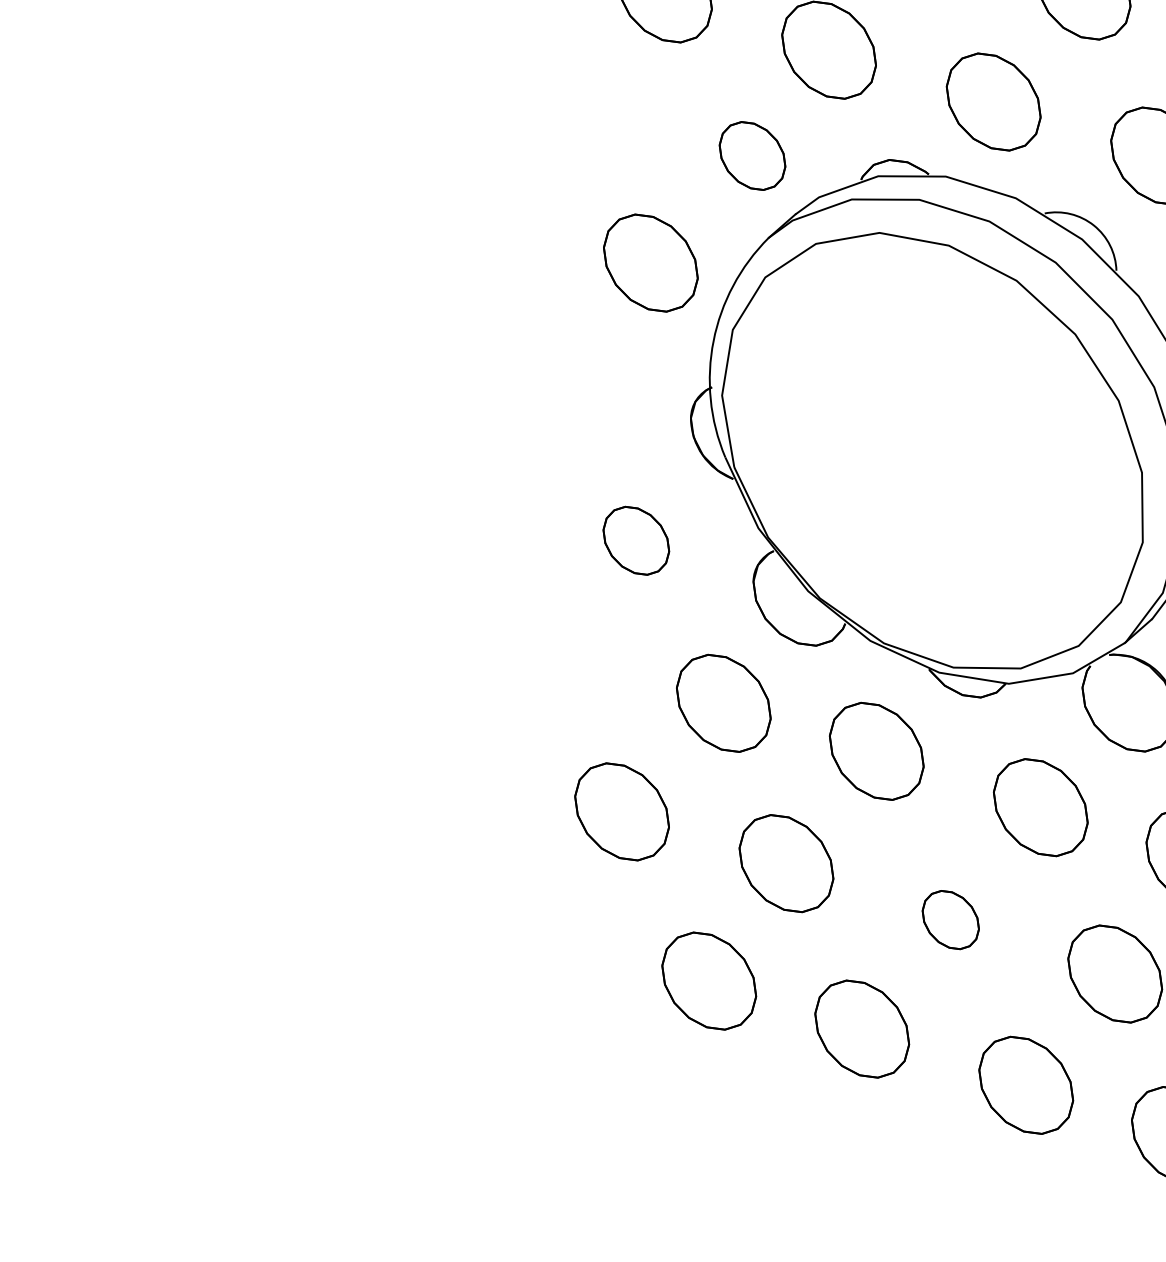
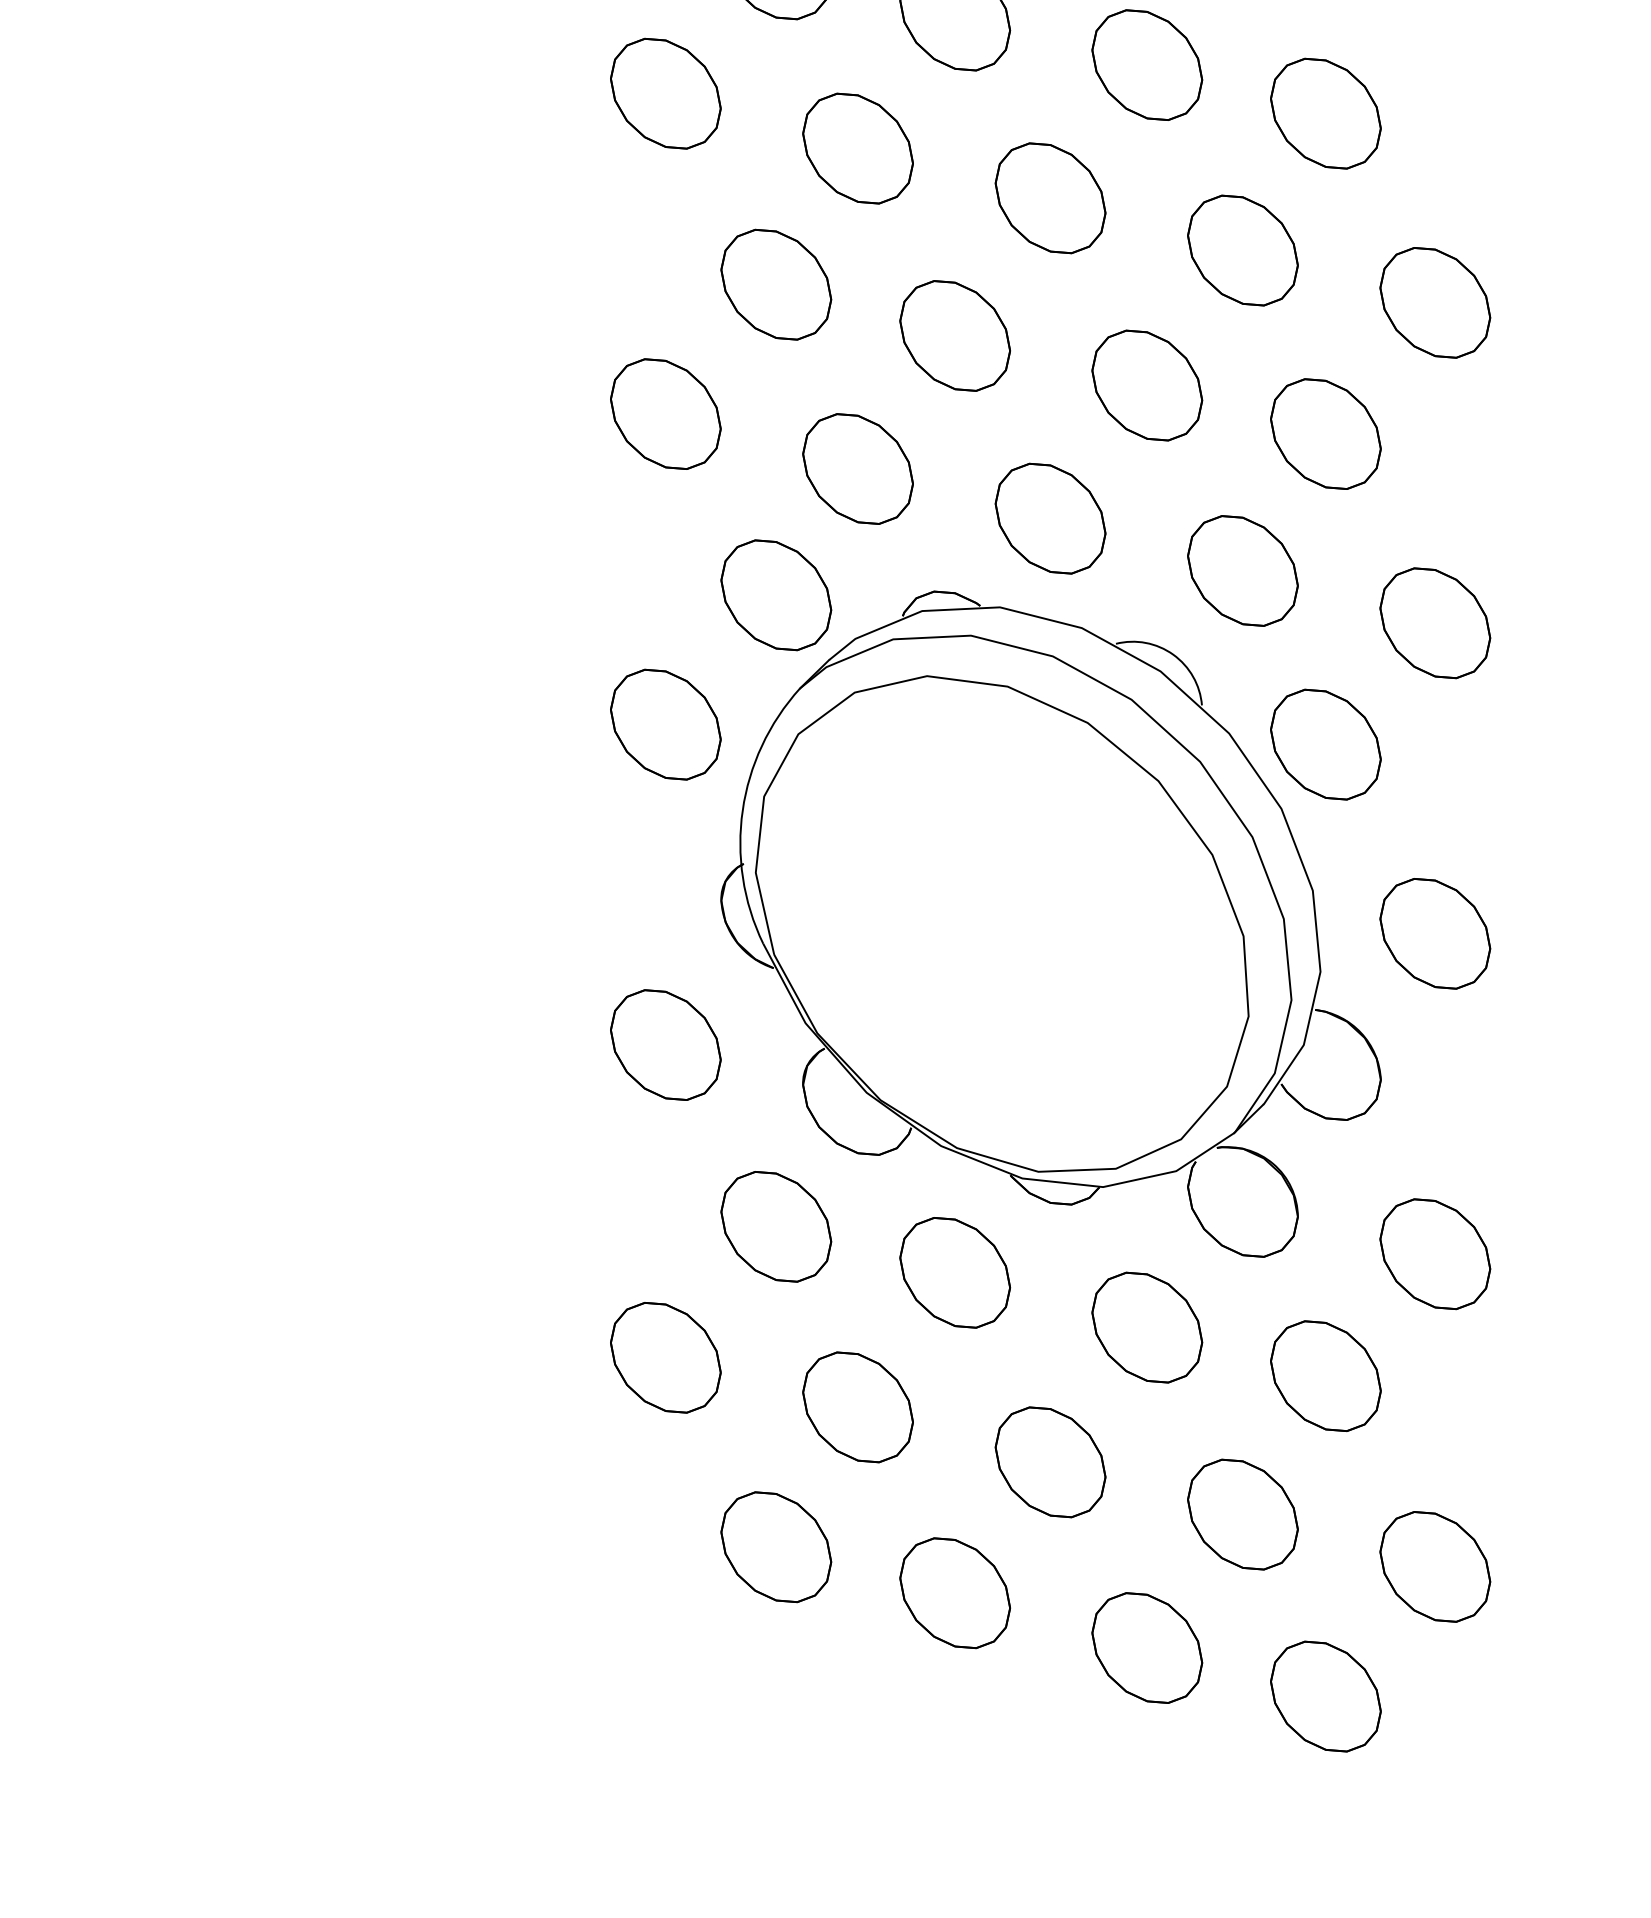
part: (752, 156) -> (776, 595), size x1.43
part: (636, 540) -> (665, 1044), size x1.43
part: (950, 920) -> (1050, 1462), size x1.67

